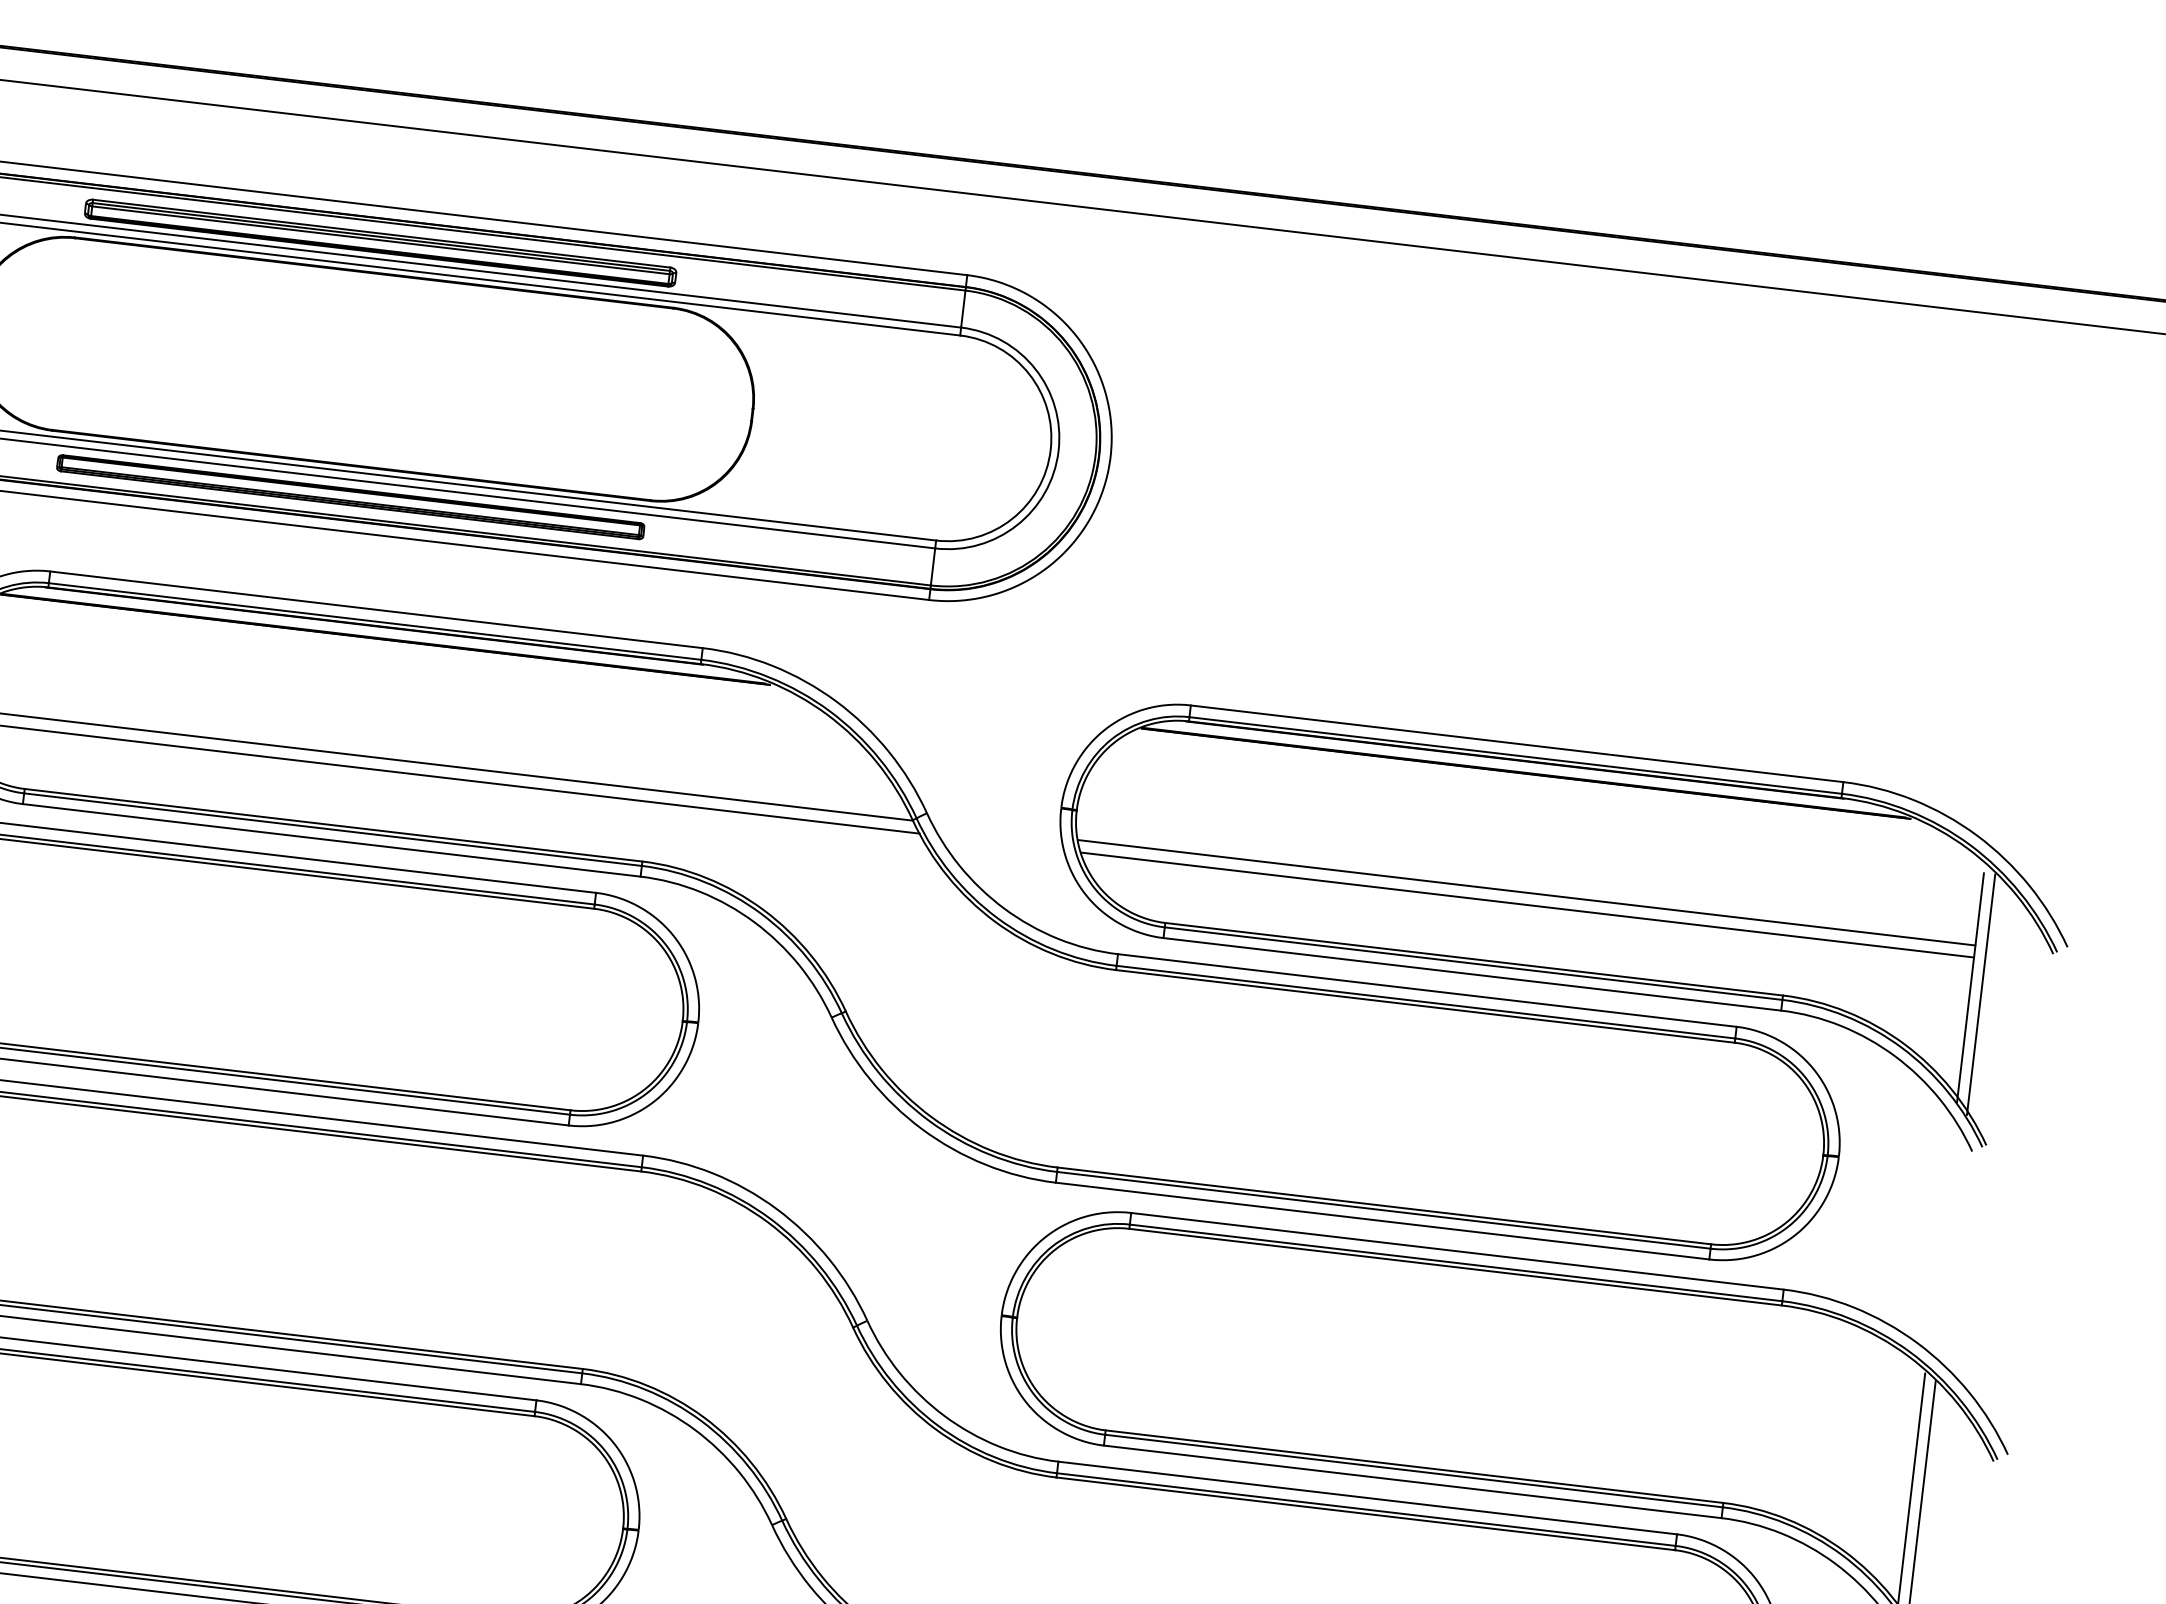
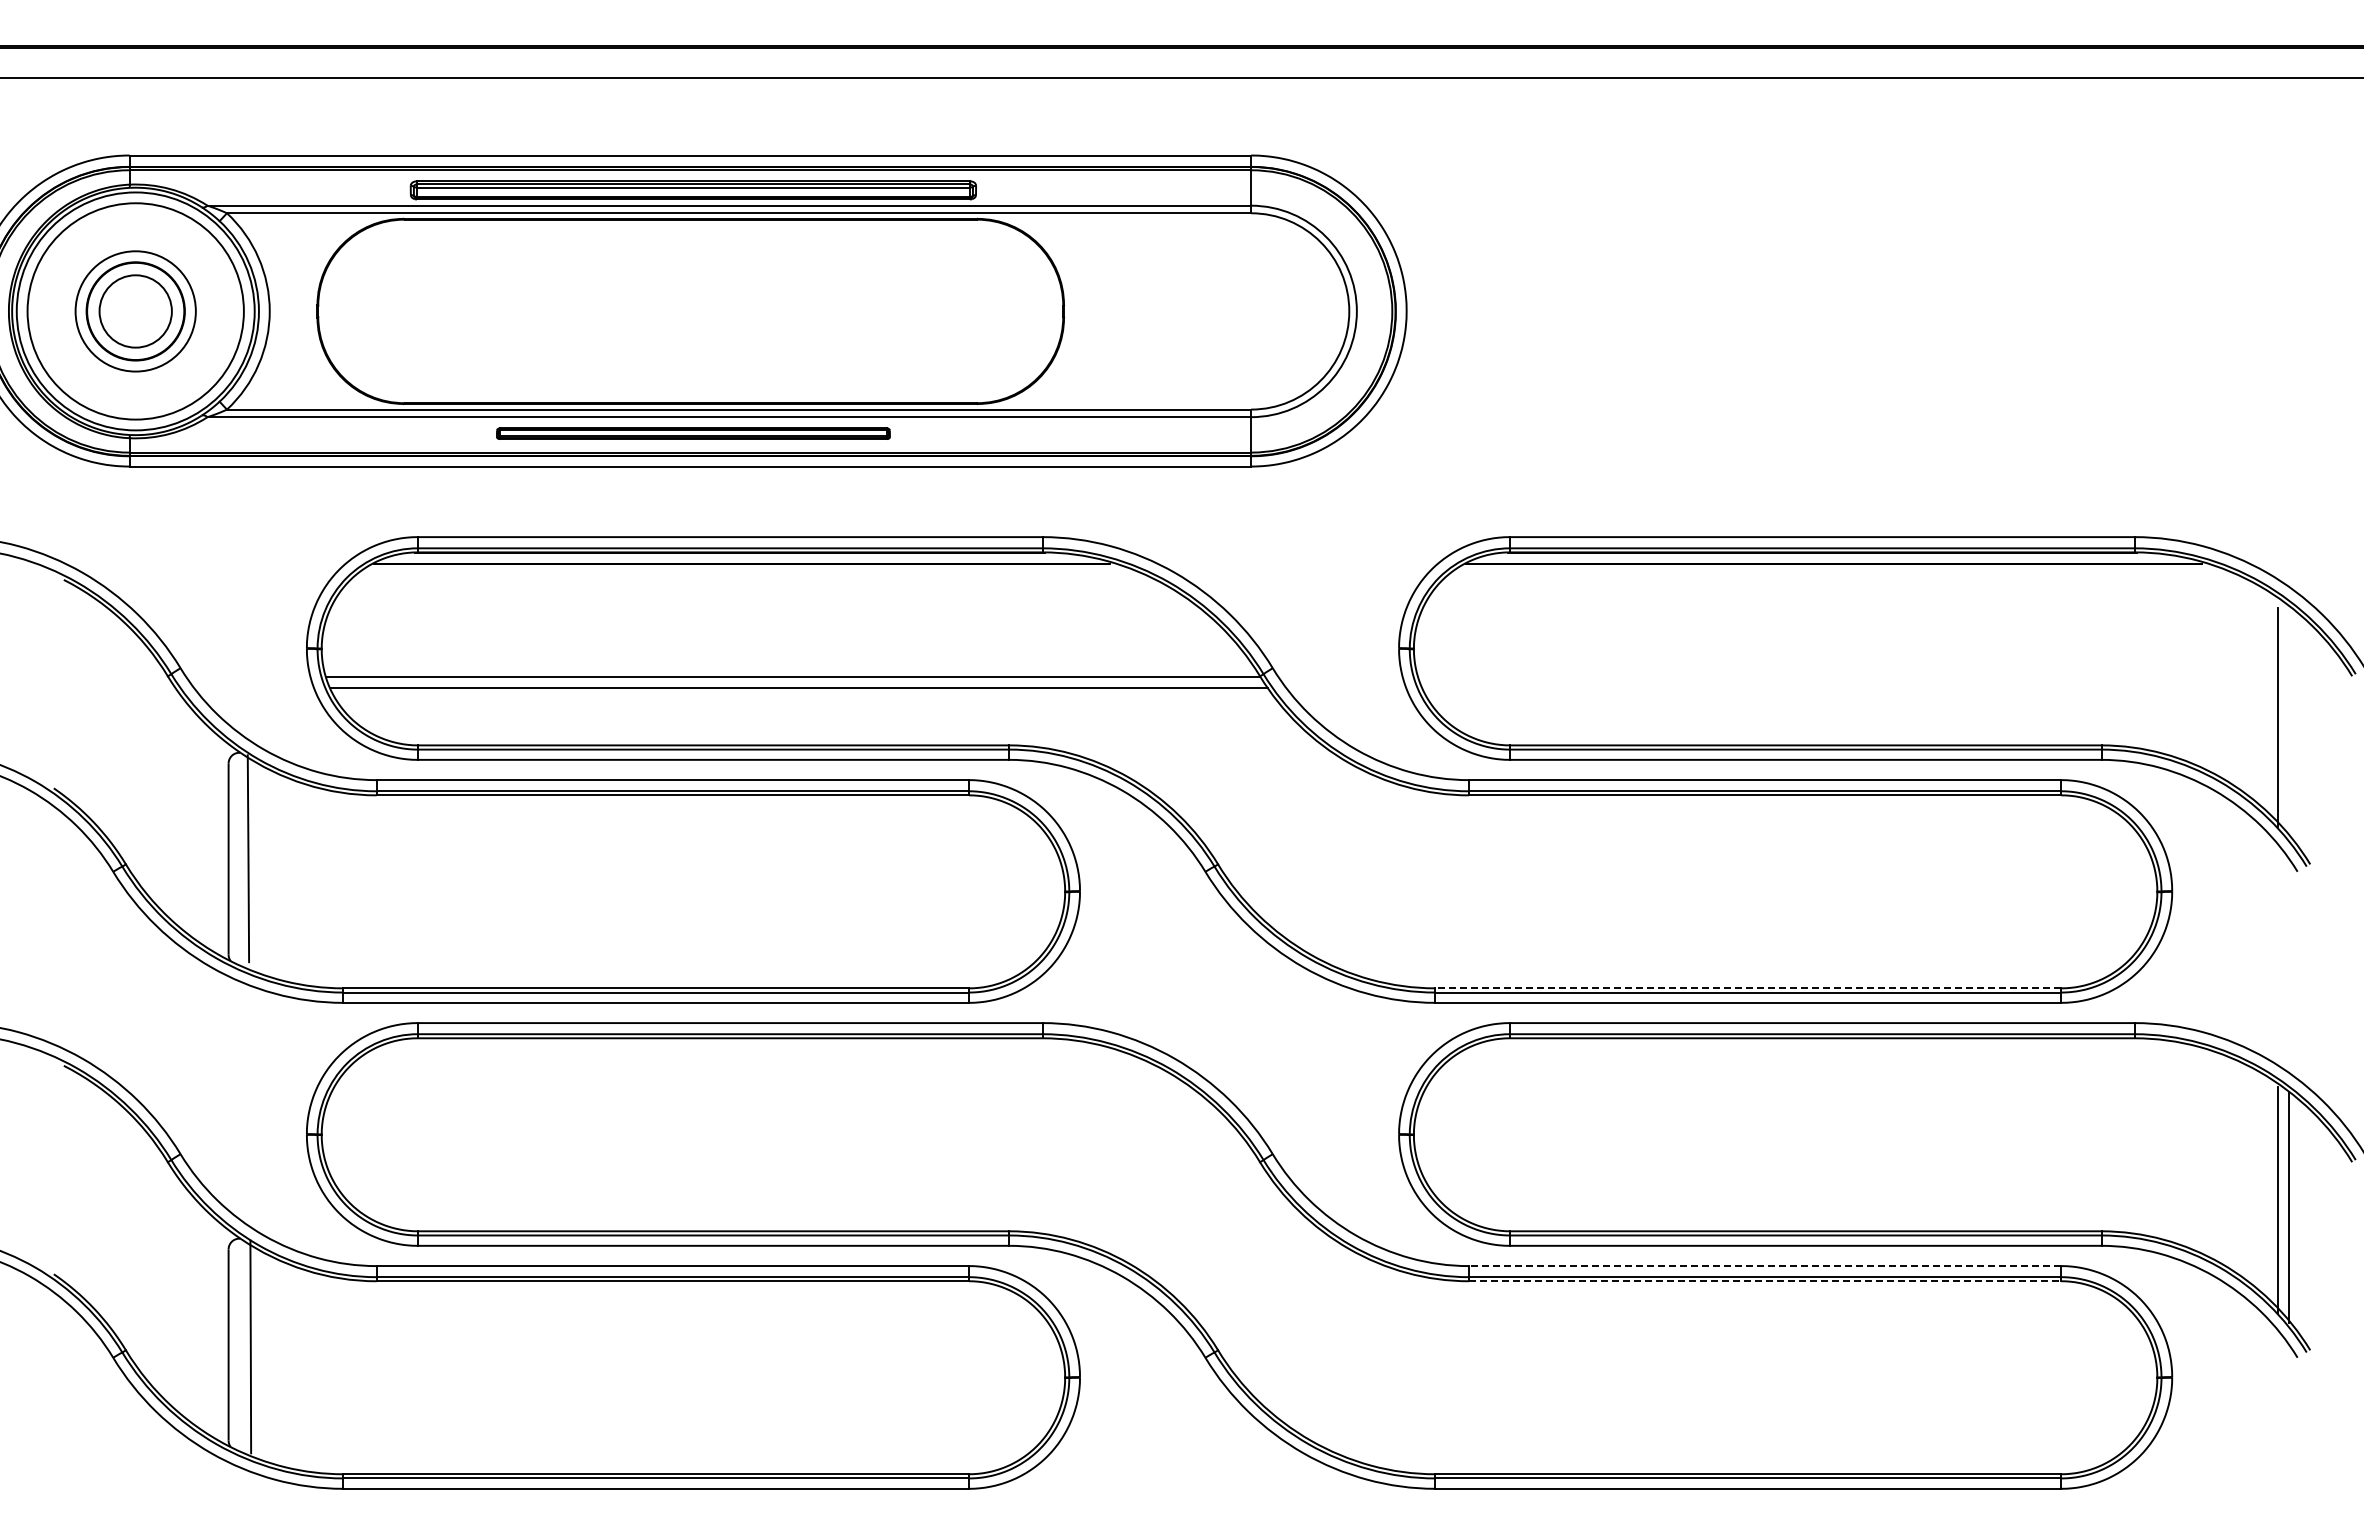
part: (350, 497) -> (693, 433), size x0.7
line: (1526, 892) -> (1847, 676), removed
line: (1527, 905) -> (1850, 688), removed
line: (1981, 994) -> (2288, 722), removed
line: (1384, 1206) -> (1748, 988), solid -> dashed
line: (1367, 1498) -> (1764, 1266), solid -> dashed
line: (1366, 1514) -> (1765, 1281), solid -> dashed

